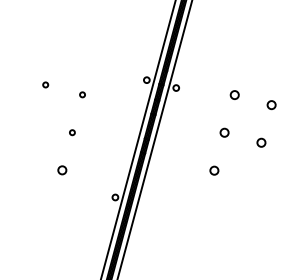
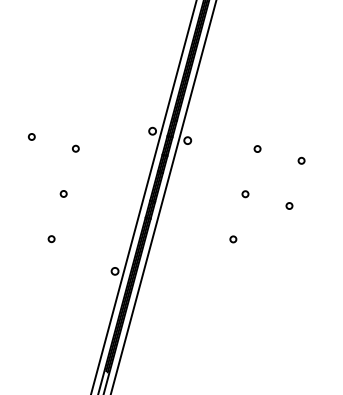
circle: (234, 94) -> (257, 148), size x0.62
circle: (271, 104) -> (301, 160), size x0.62
circle: (224, 133) -> (245, 194), size x0.62
circle: (261, 142) -> (289, 205), size x0.62
circle: (62, 170) -> (51, 239), size x0.62
circle: (214, 170) -> (233, 239), size x0.62

